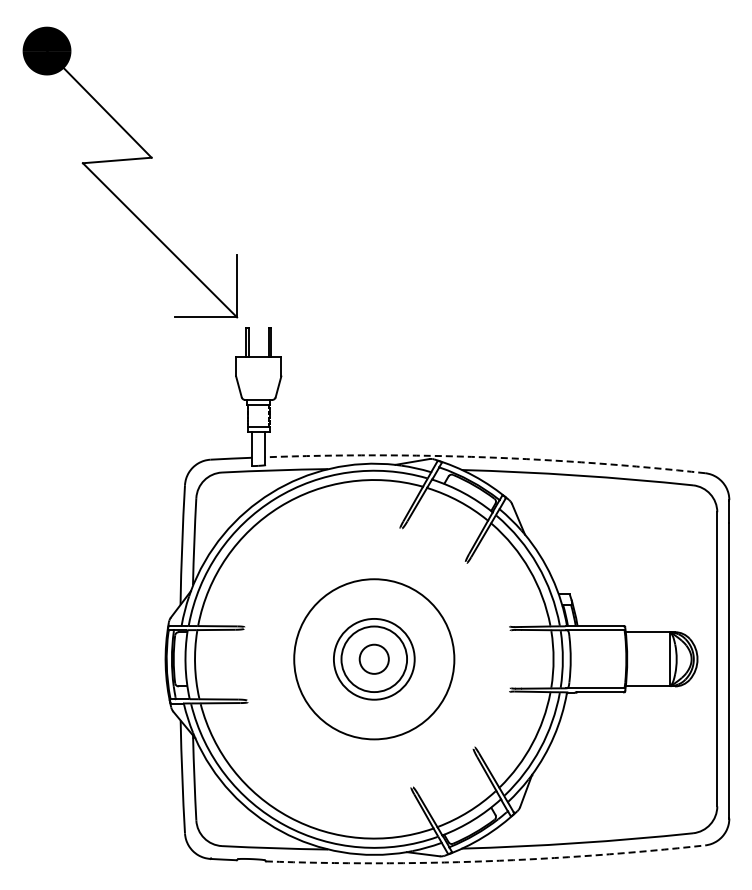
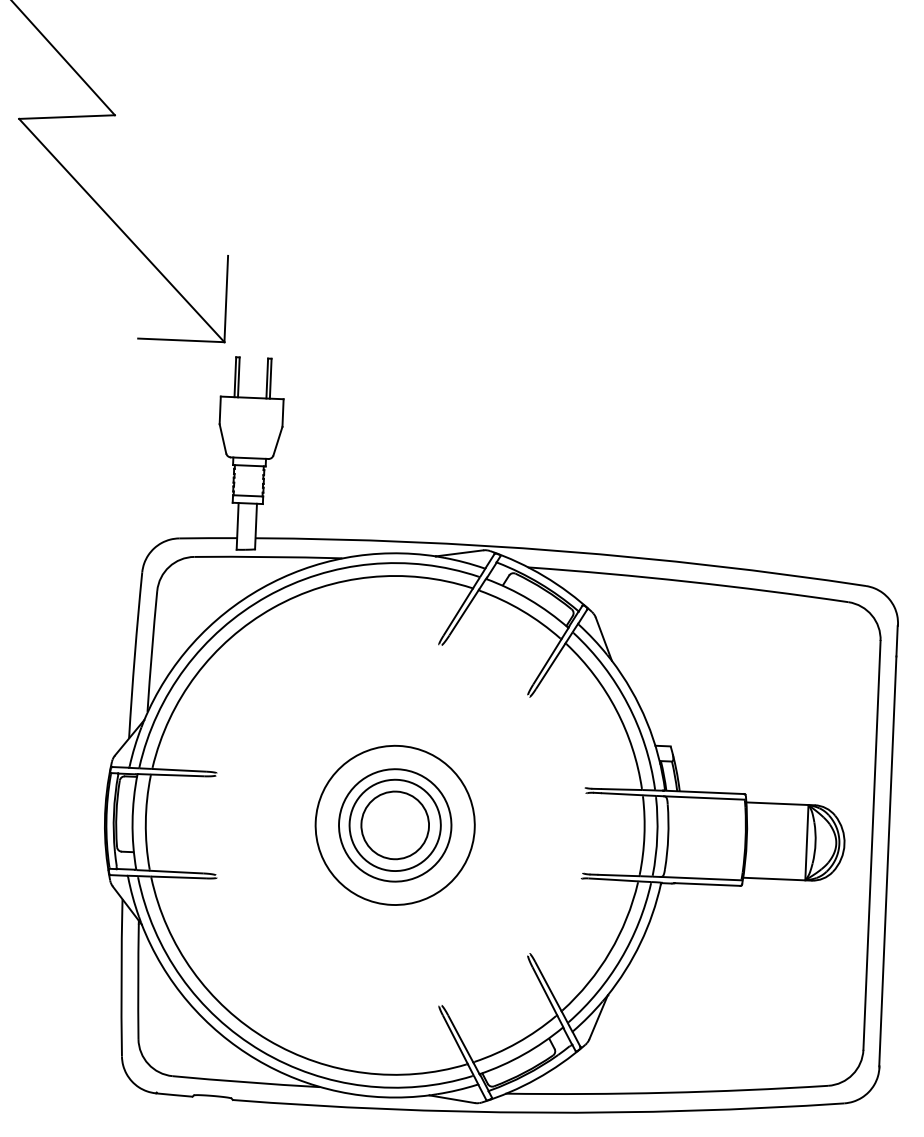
arc: (485, 457) -> (561, 551), dashed -> solid
circle: (373, 659) -> (394, 825), size x1.67
circle: (374, 659) -> (395, 825), size x0.71
arc: (485, 861) -> (538, 1112), dashed -> solid

